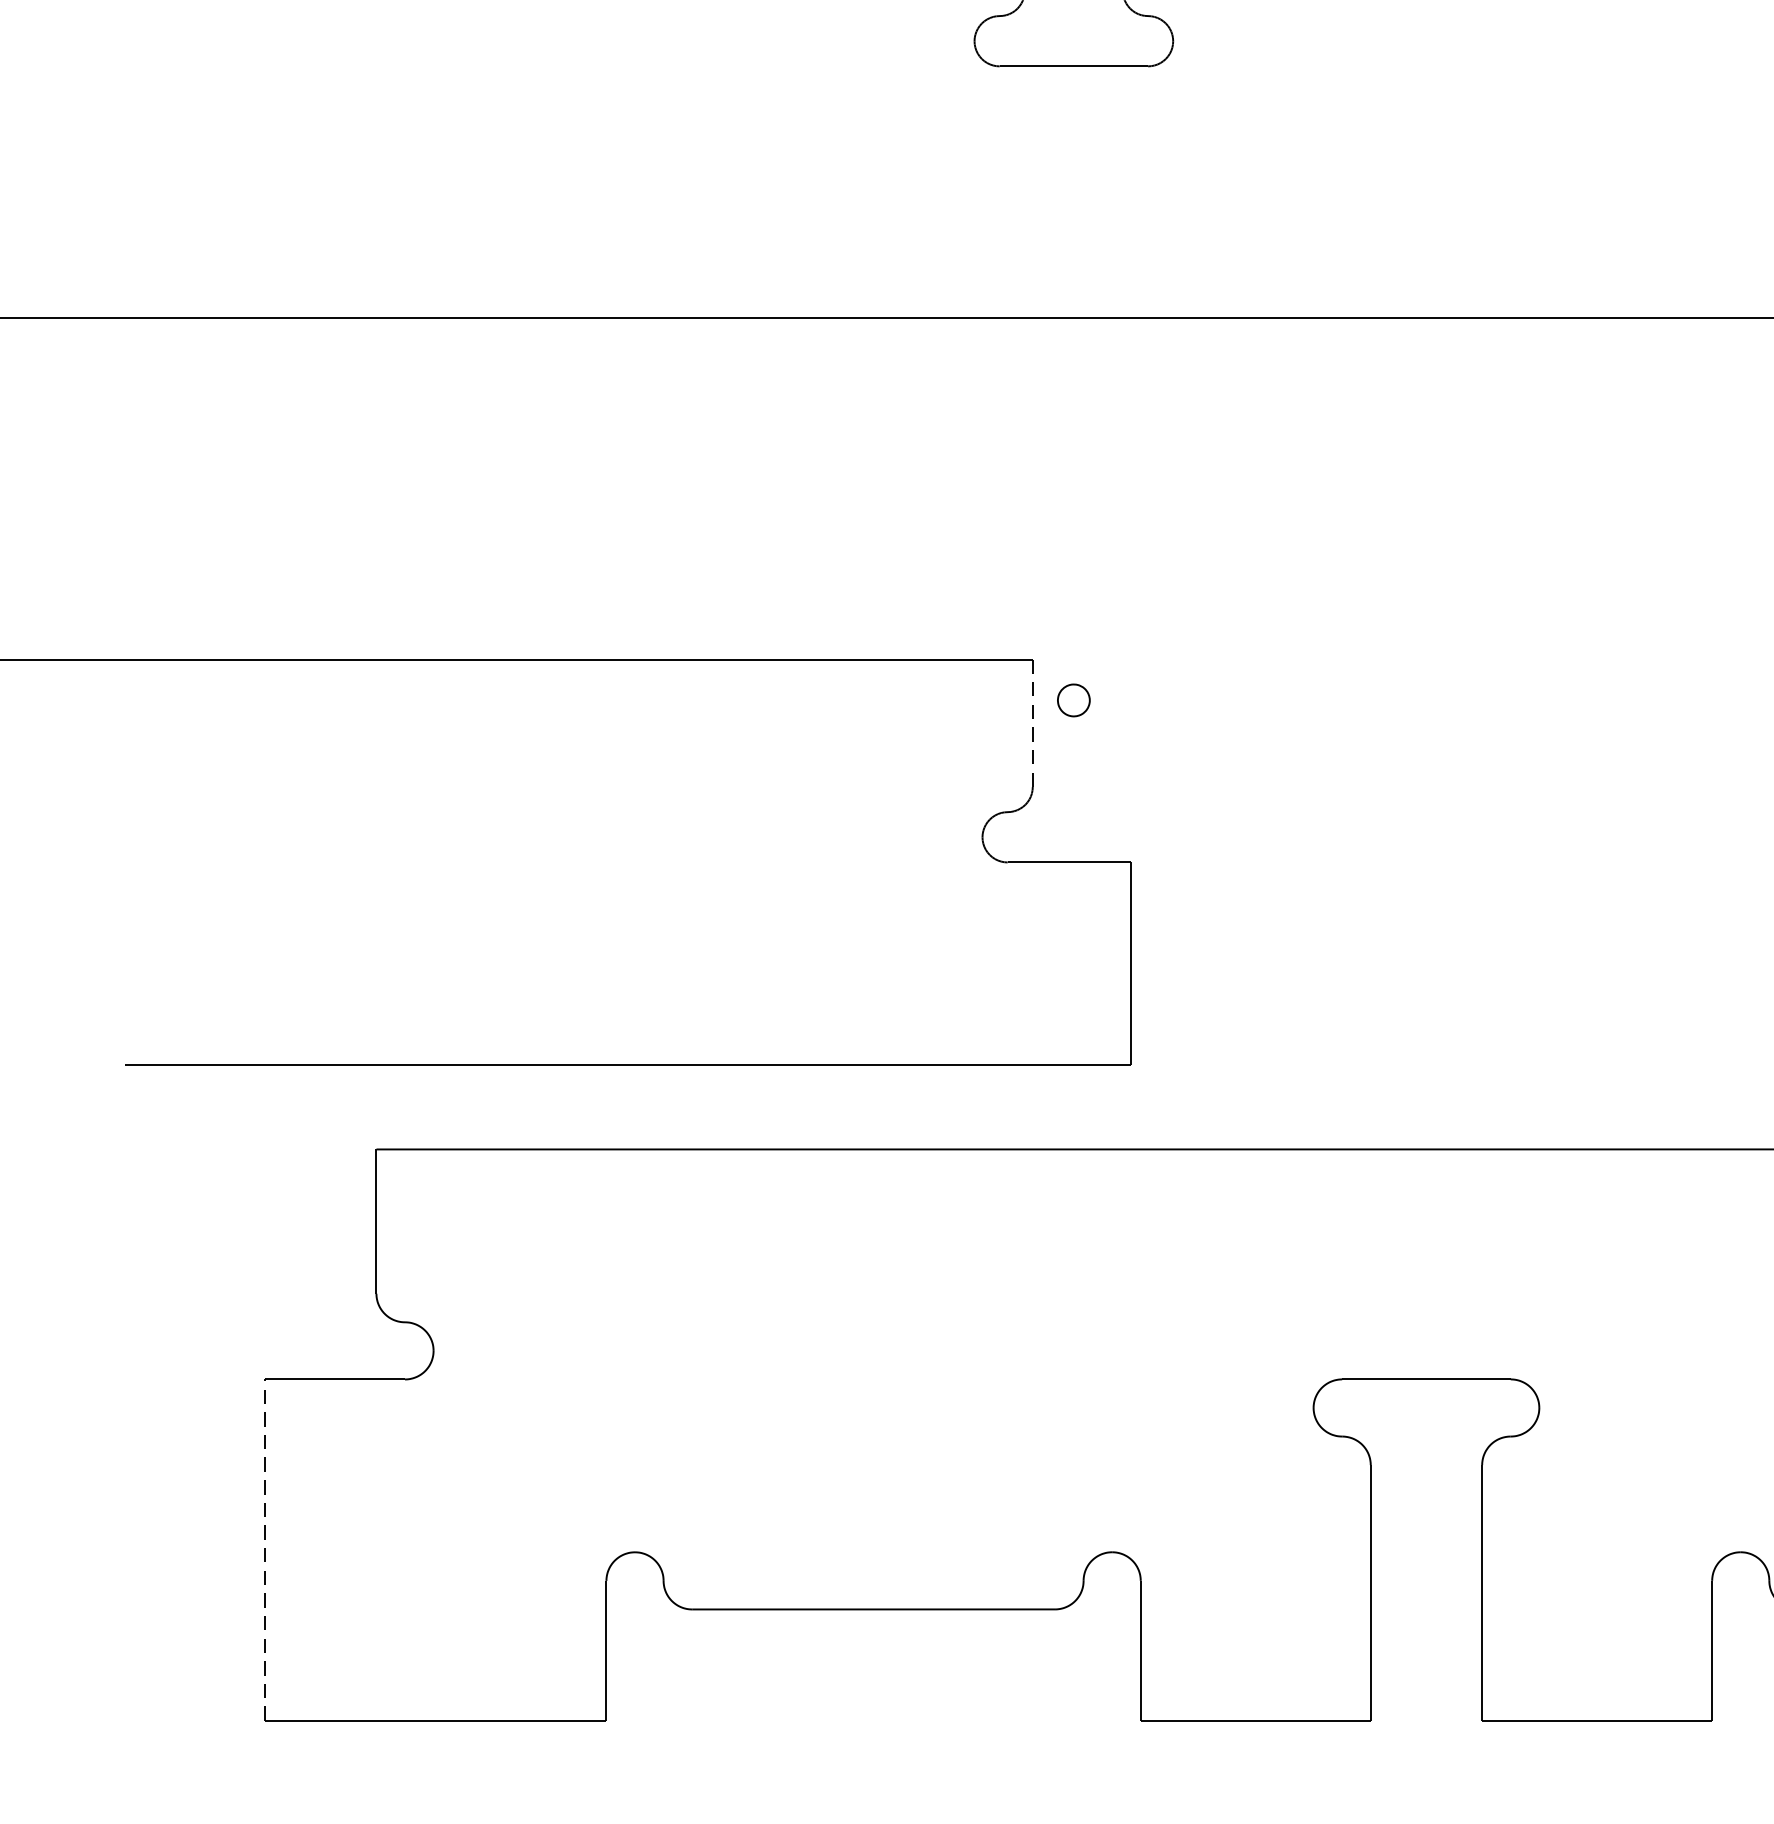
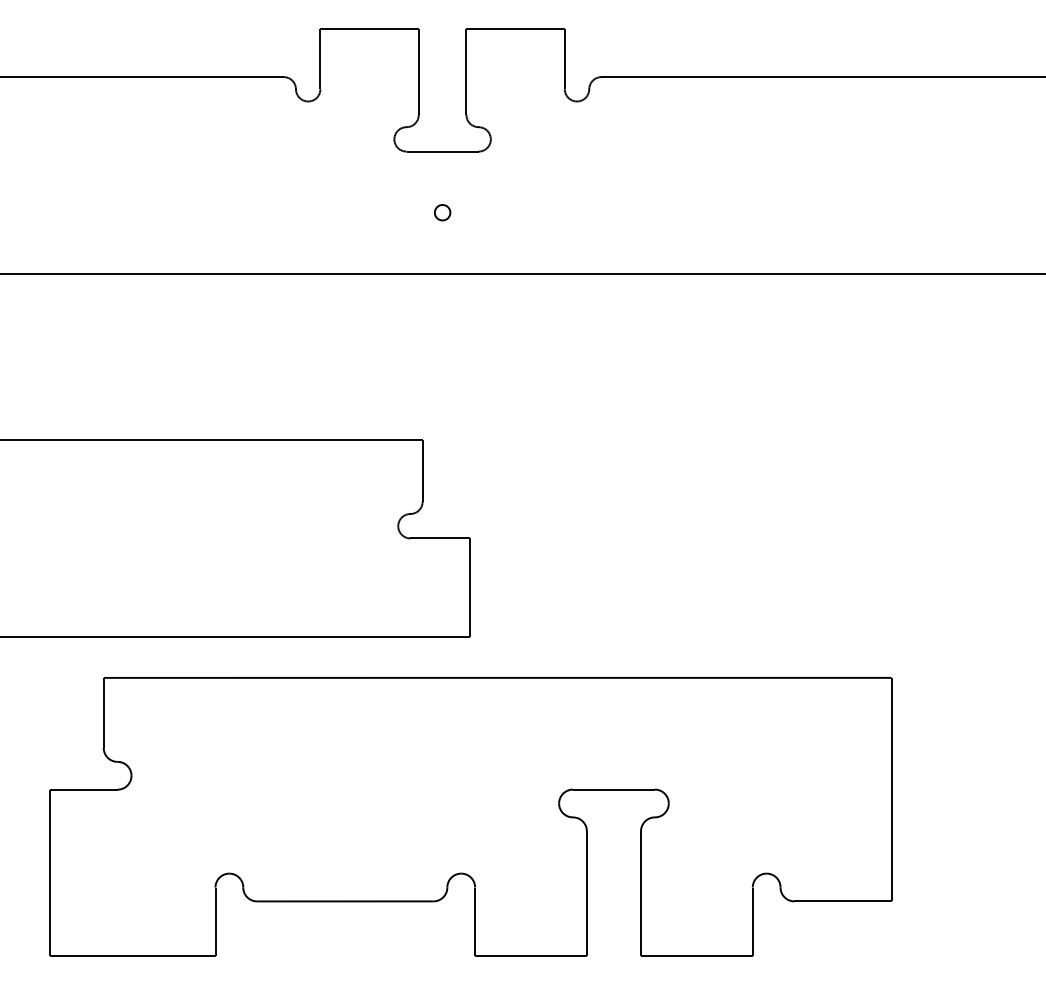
part: (1073, 699) -> (442, 212), moved
line: (1032, 722) -> (422, 470), dashed -> solid
line: (264, 1549) -> (49, 872), dashed -> solid

